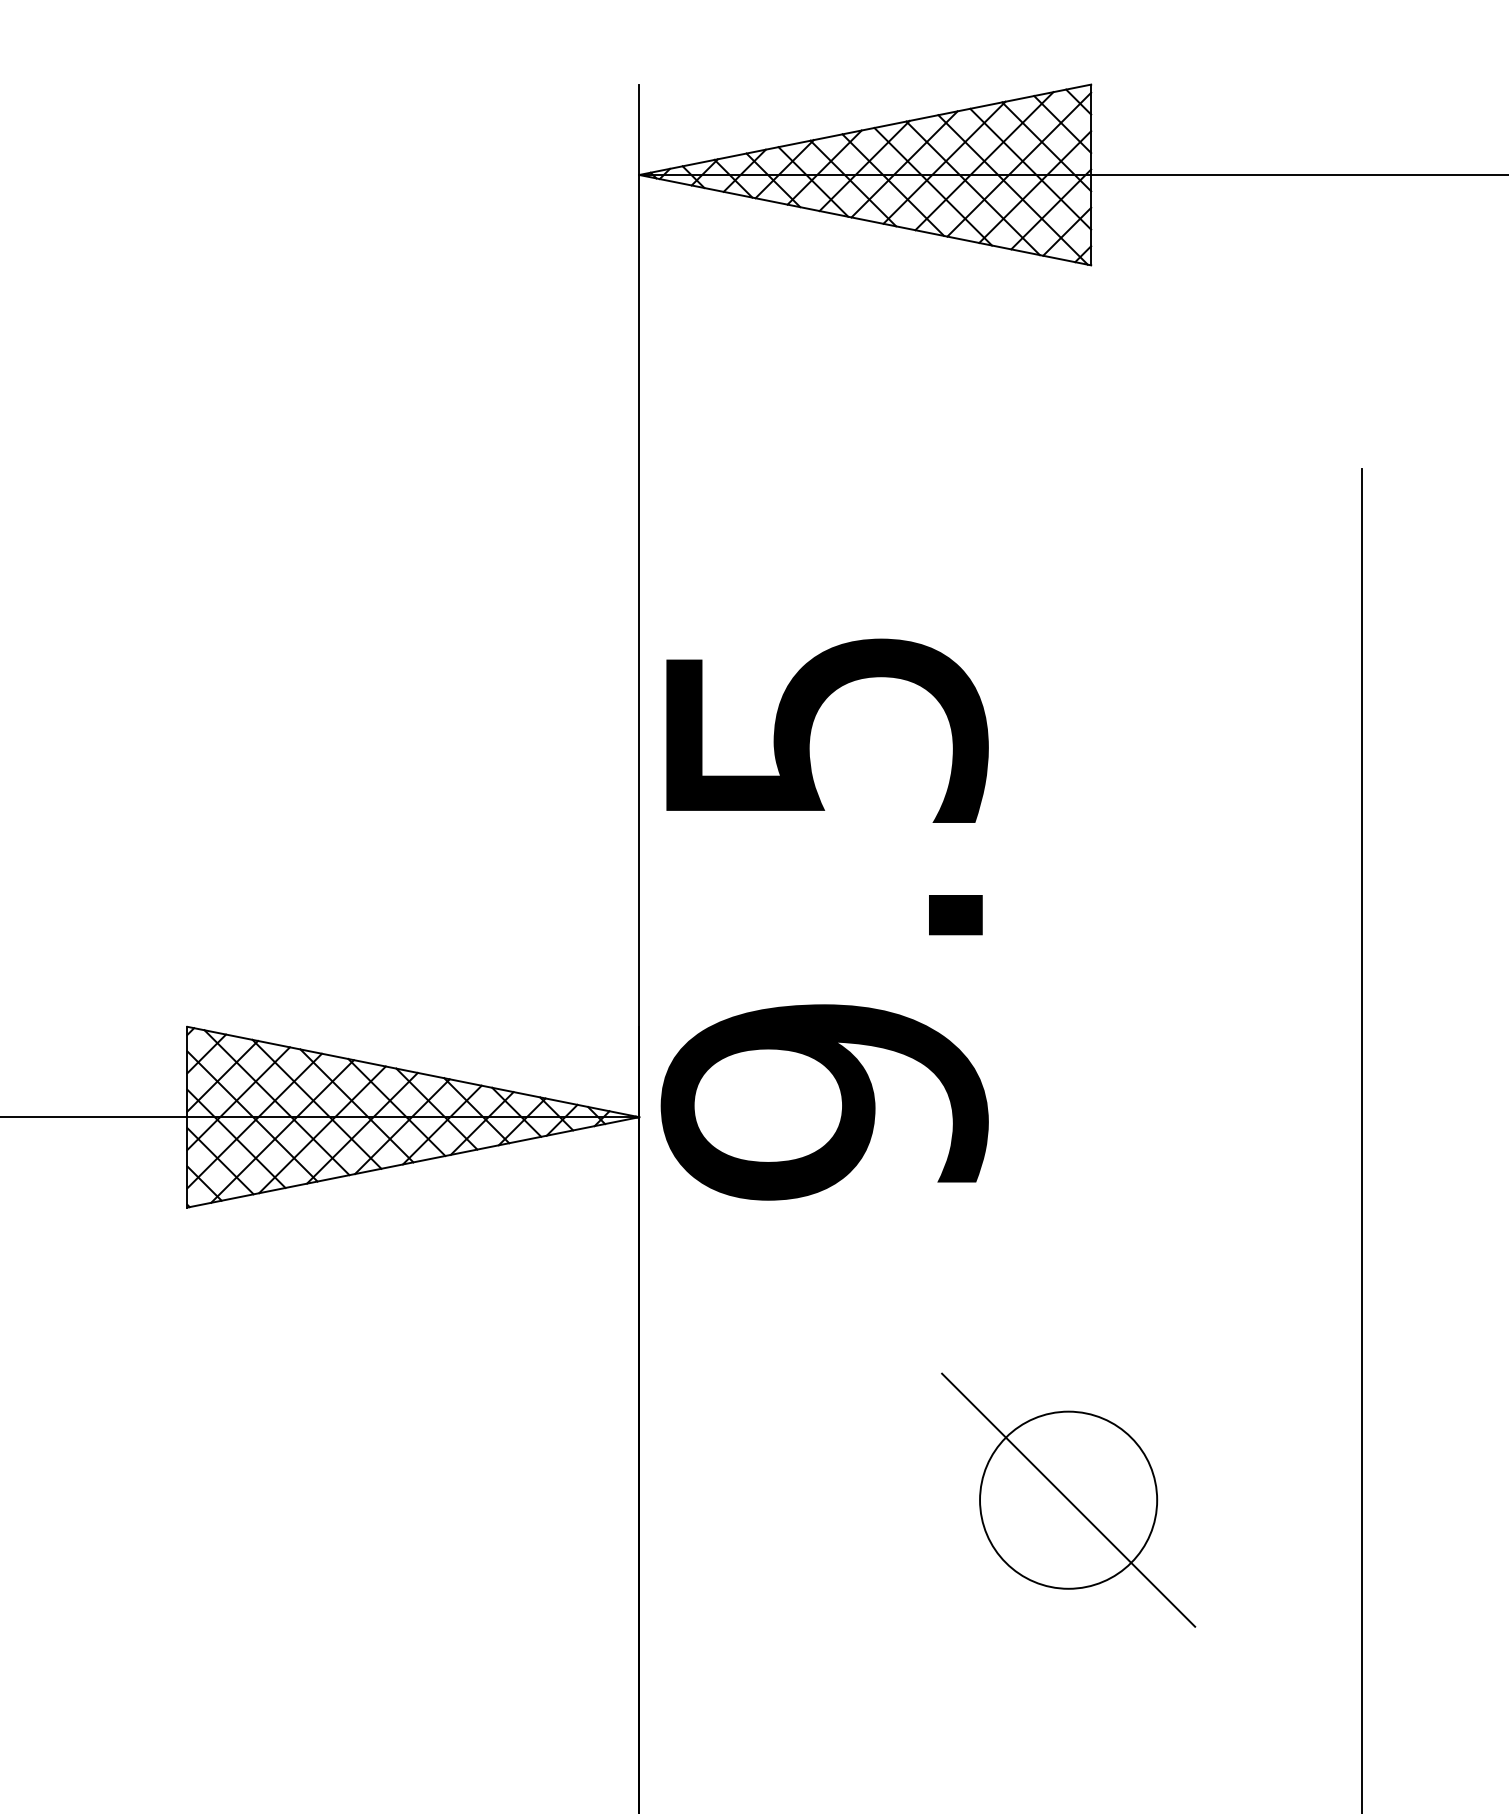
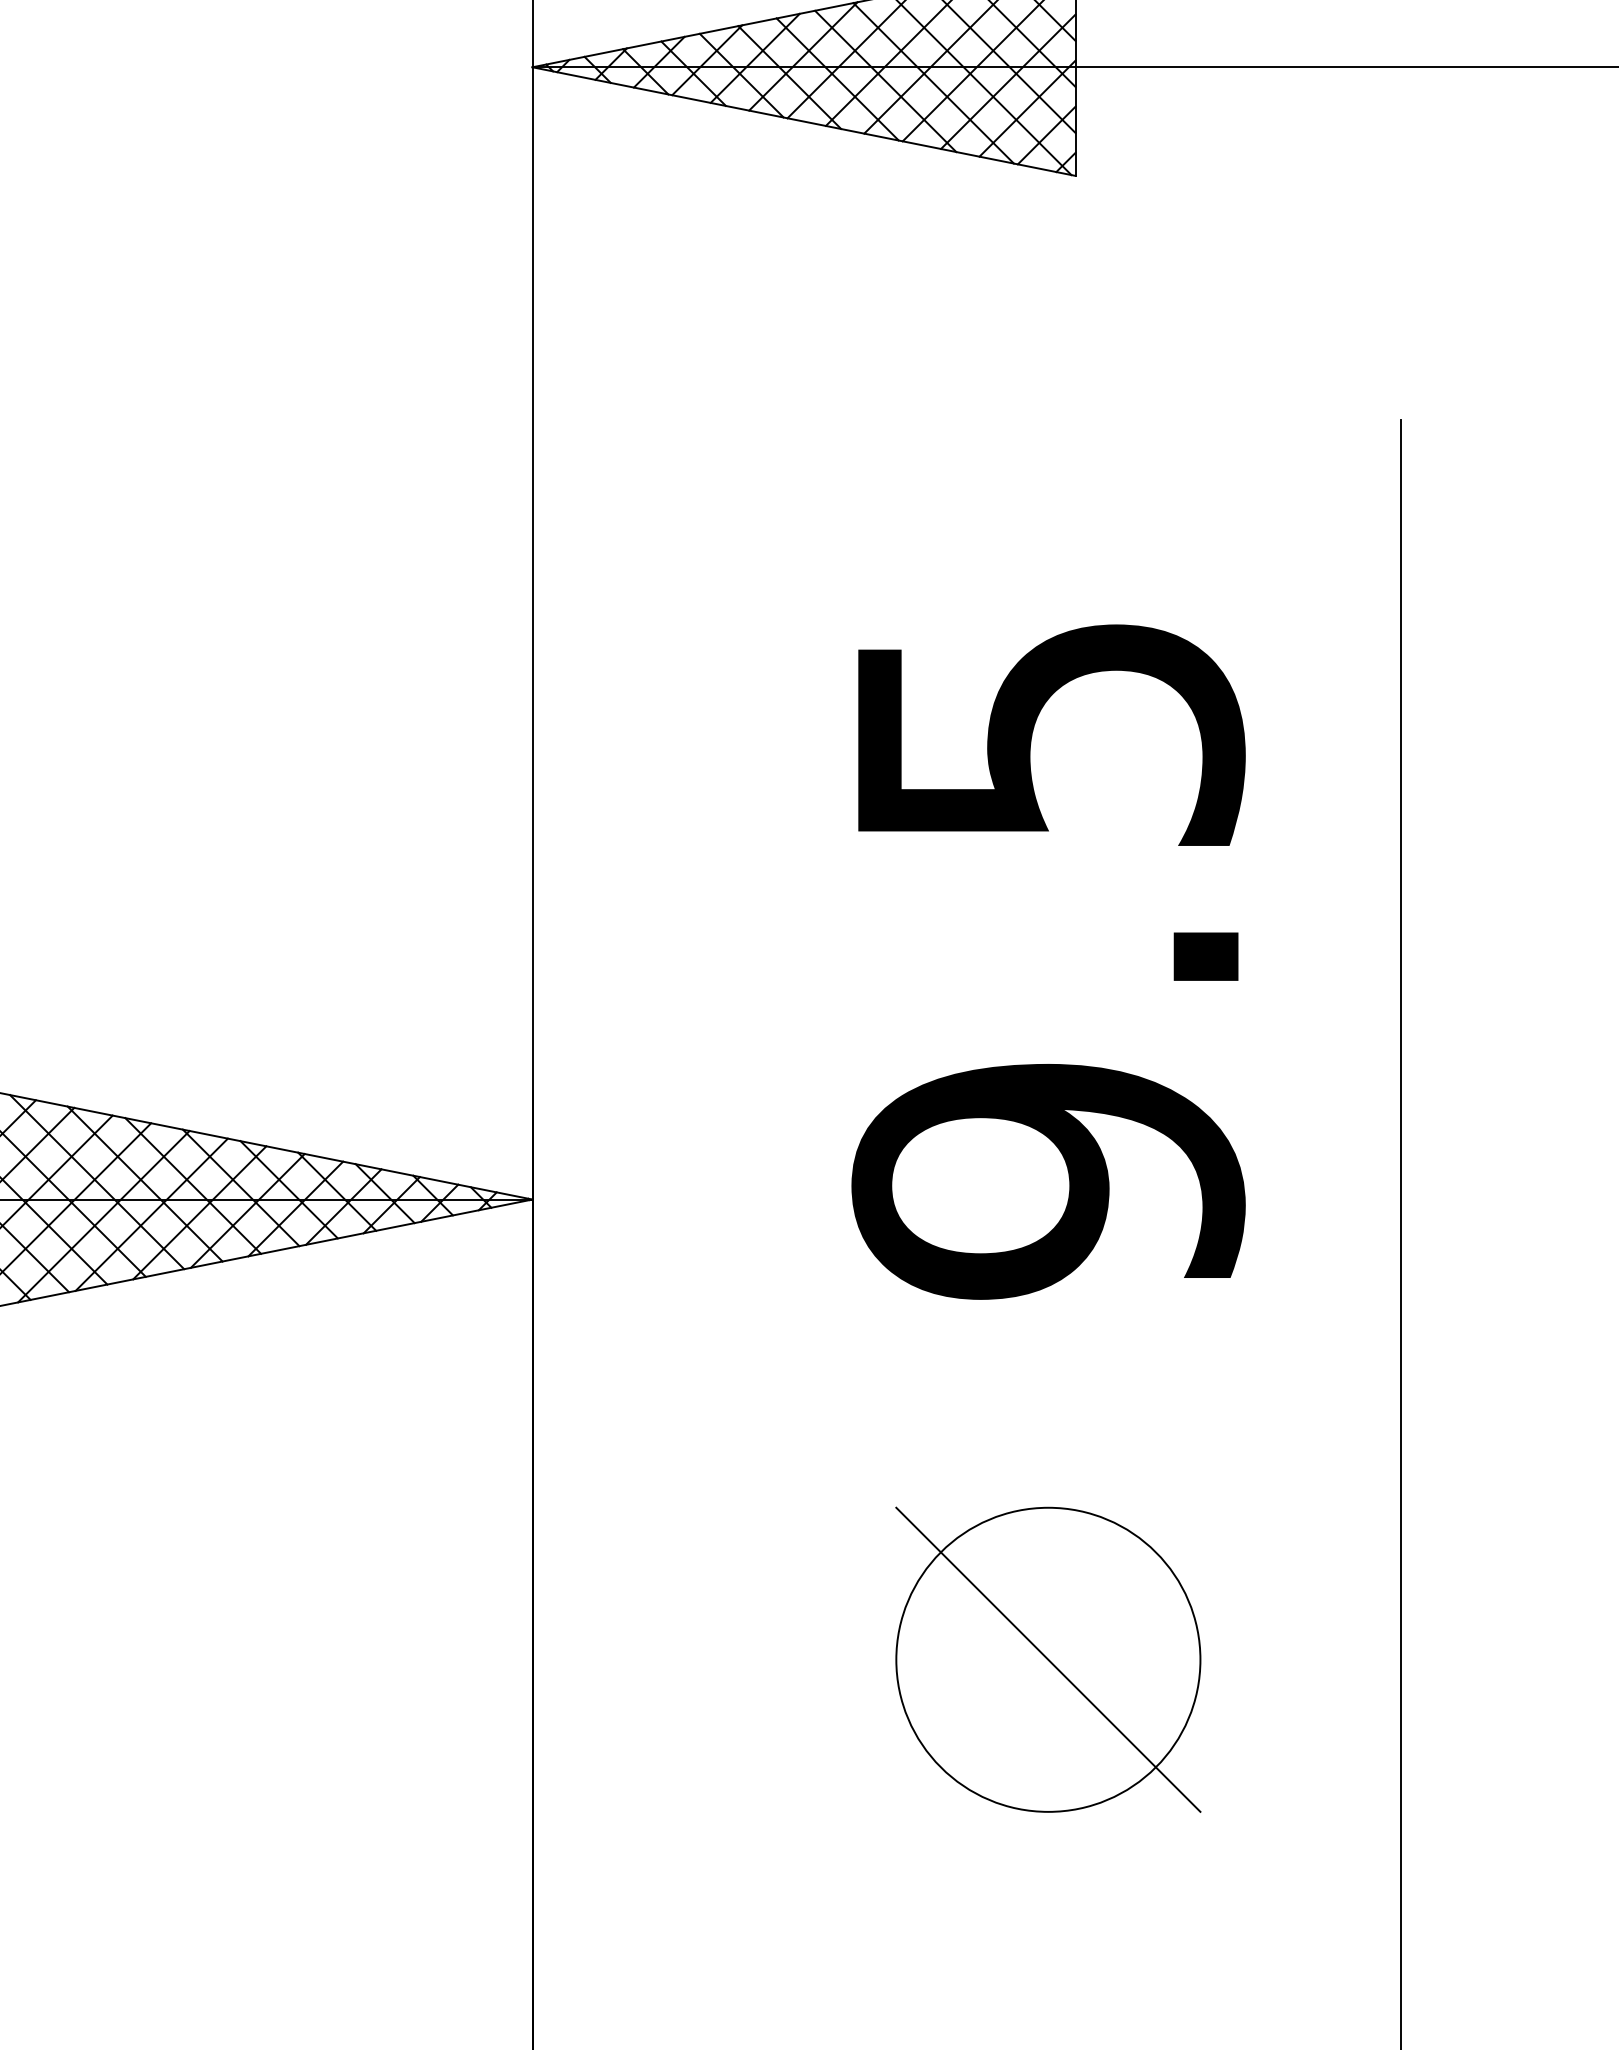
text: (824, 919) -> (1048, 961), moved
circle: (1068, 1499) -> (1048, 1658), size x1.43

